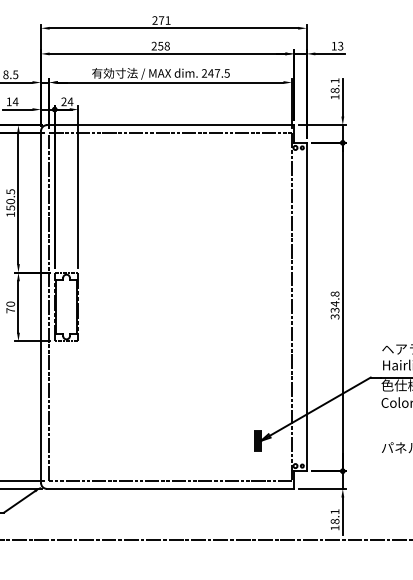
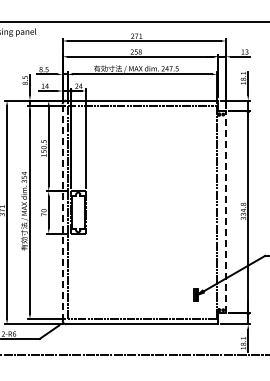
line: (40, 305) -> (62, 211), solid -> dashed
line: (307, 307) -> (226, 212), solid -> dashed

